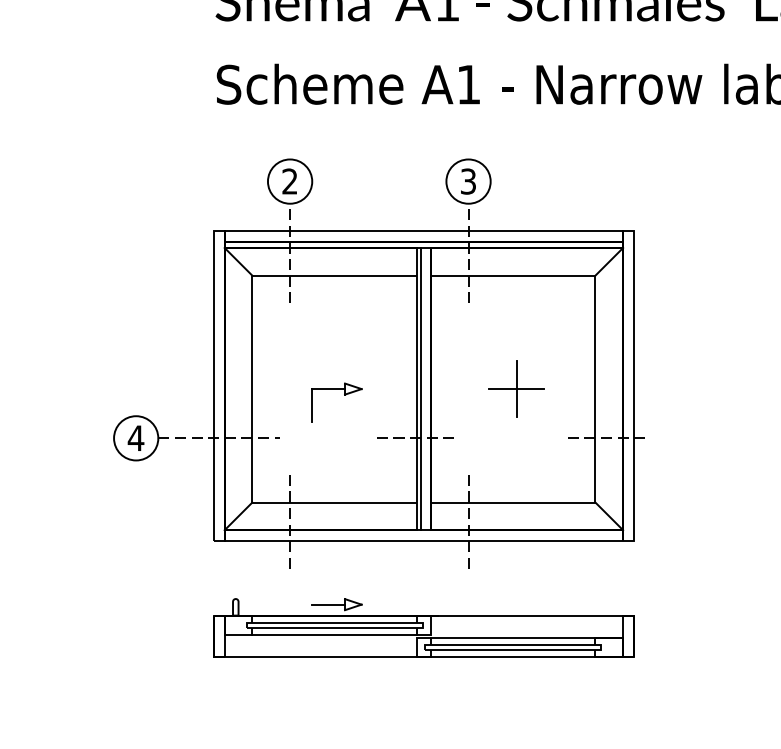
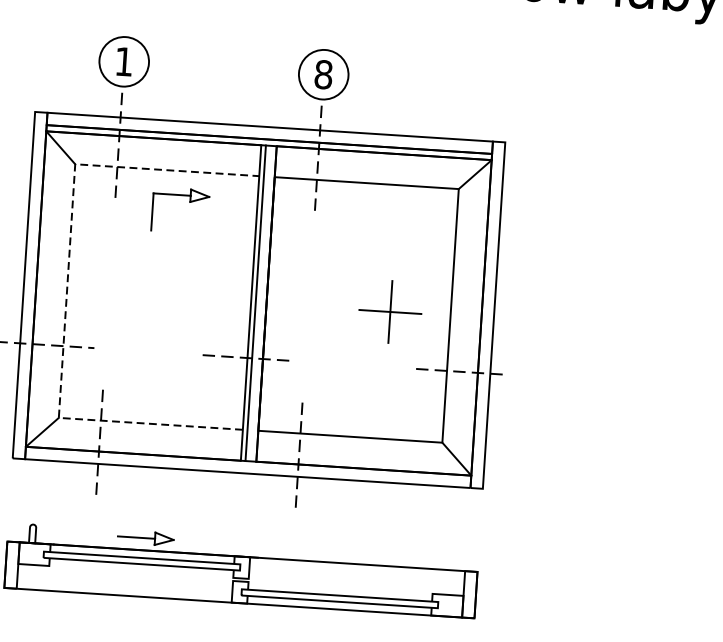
text: (289, 181) -> (123, 61), 2 -> 1
text: (468, 181) -> (323, 74), 3 -> 8
line: (252, 388) -> (67, 290), solid -> dashed
part: (516, 388) -> (390, 311), moved
part: (344, 395) -> (189, 202), moved
line: (334, 634) -> (141, 571), removed
line: (526, 637) -> (355, 588), removed

